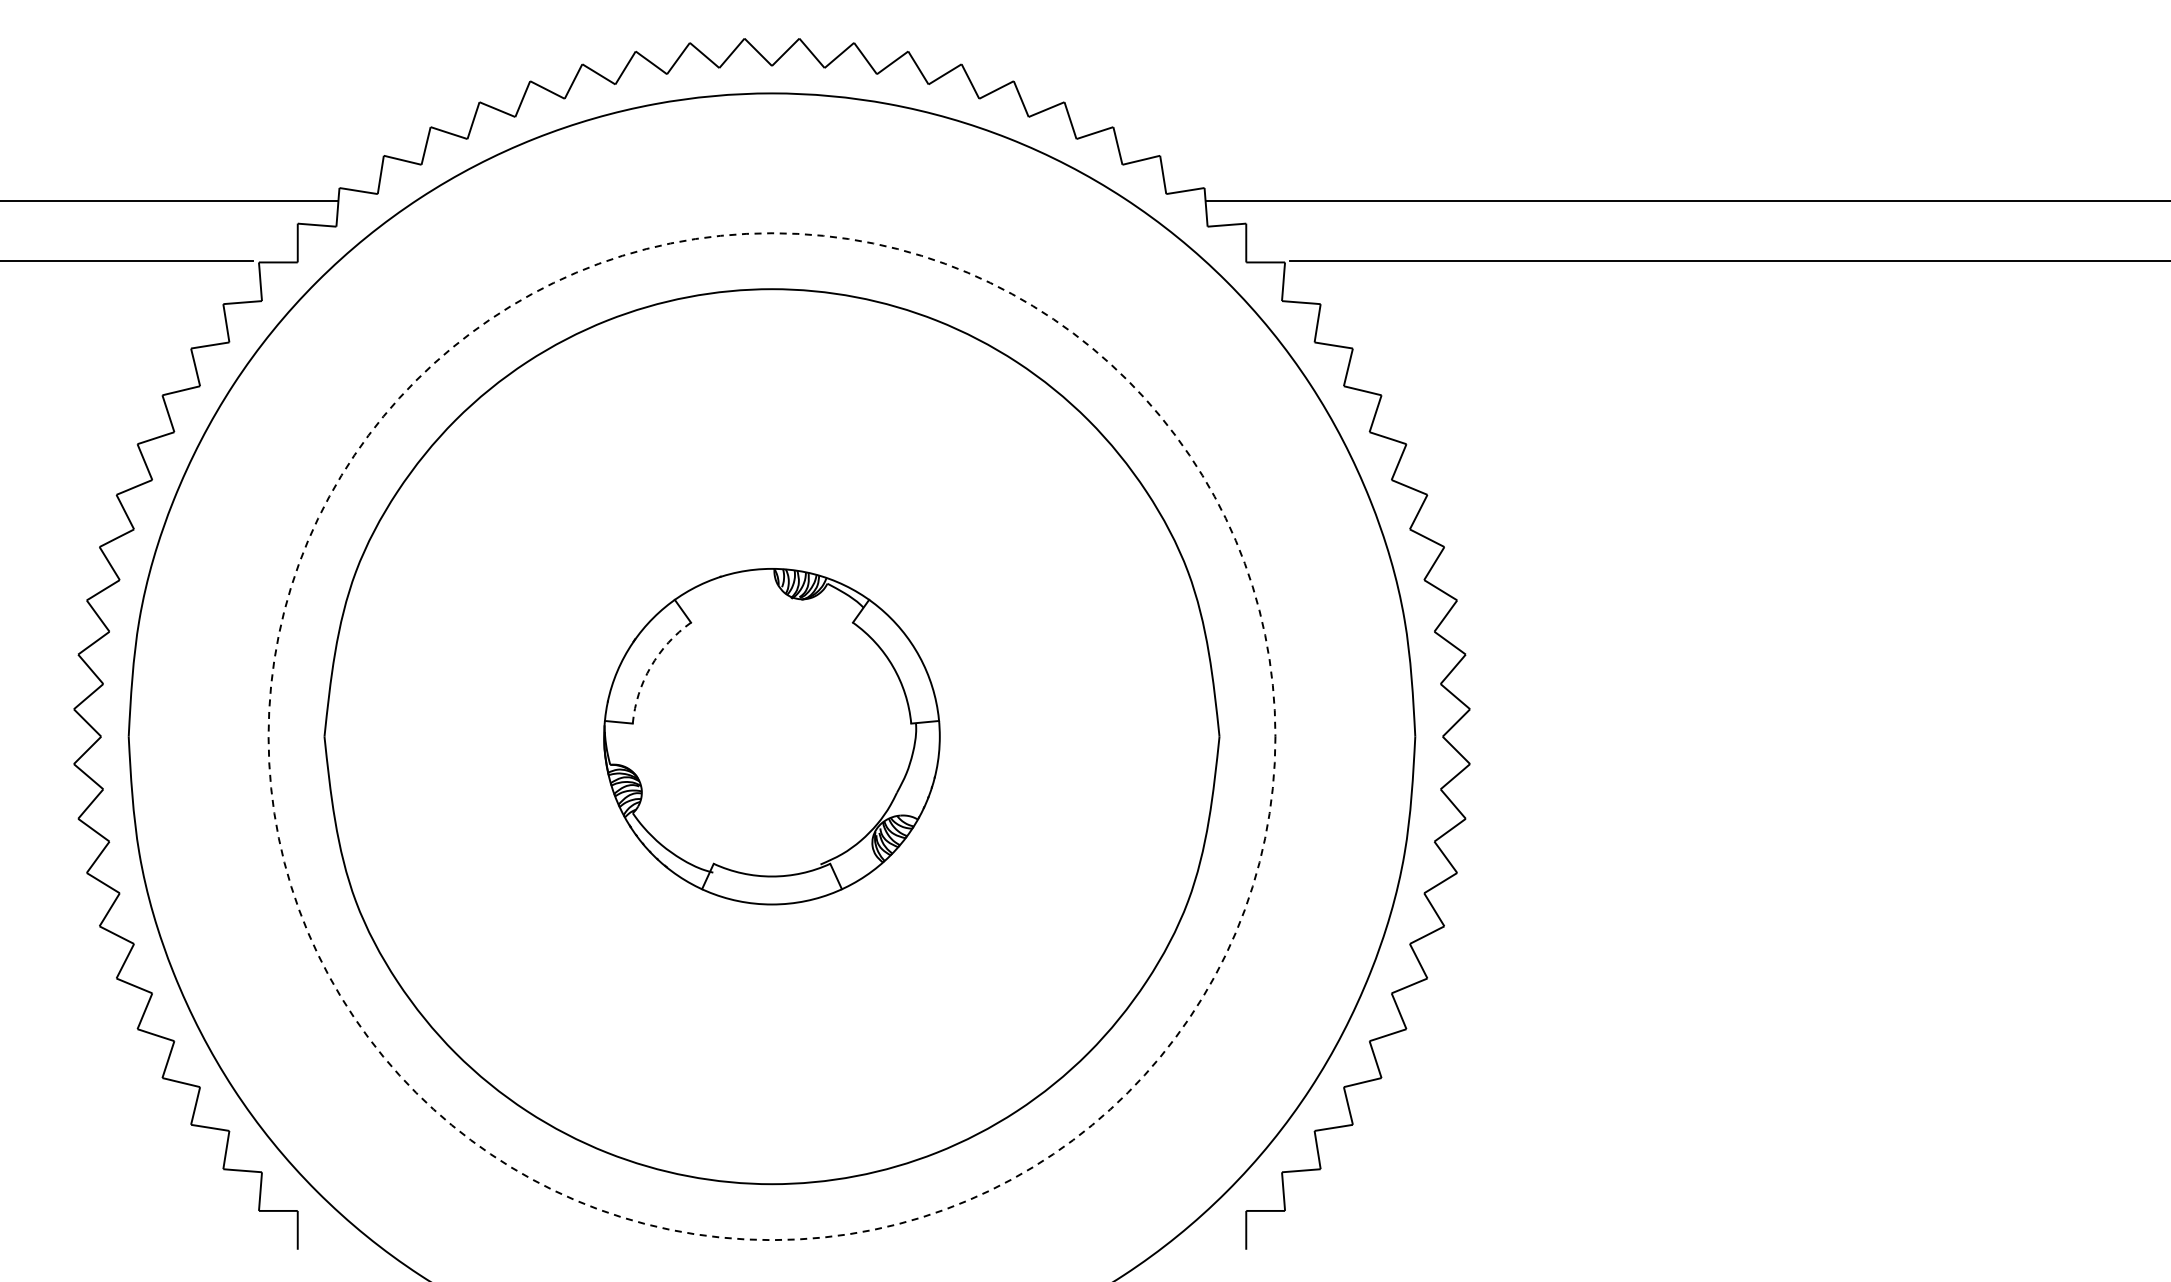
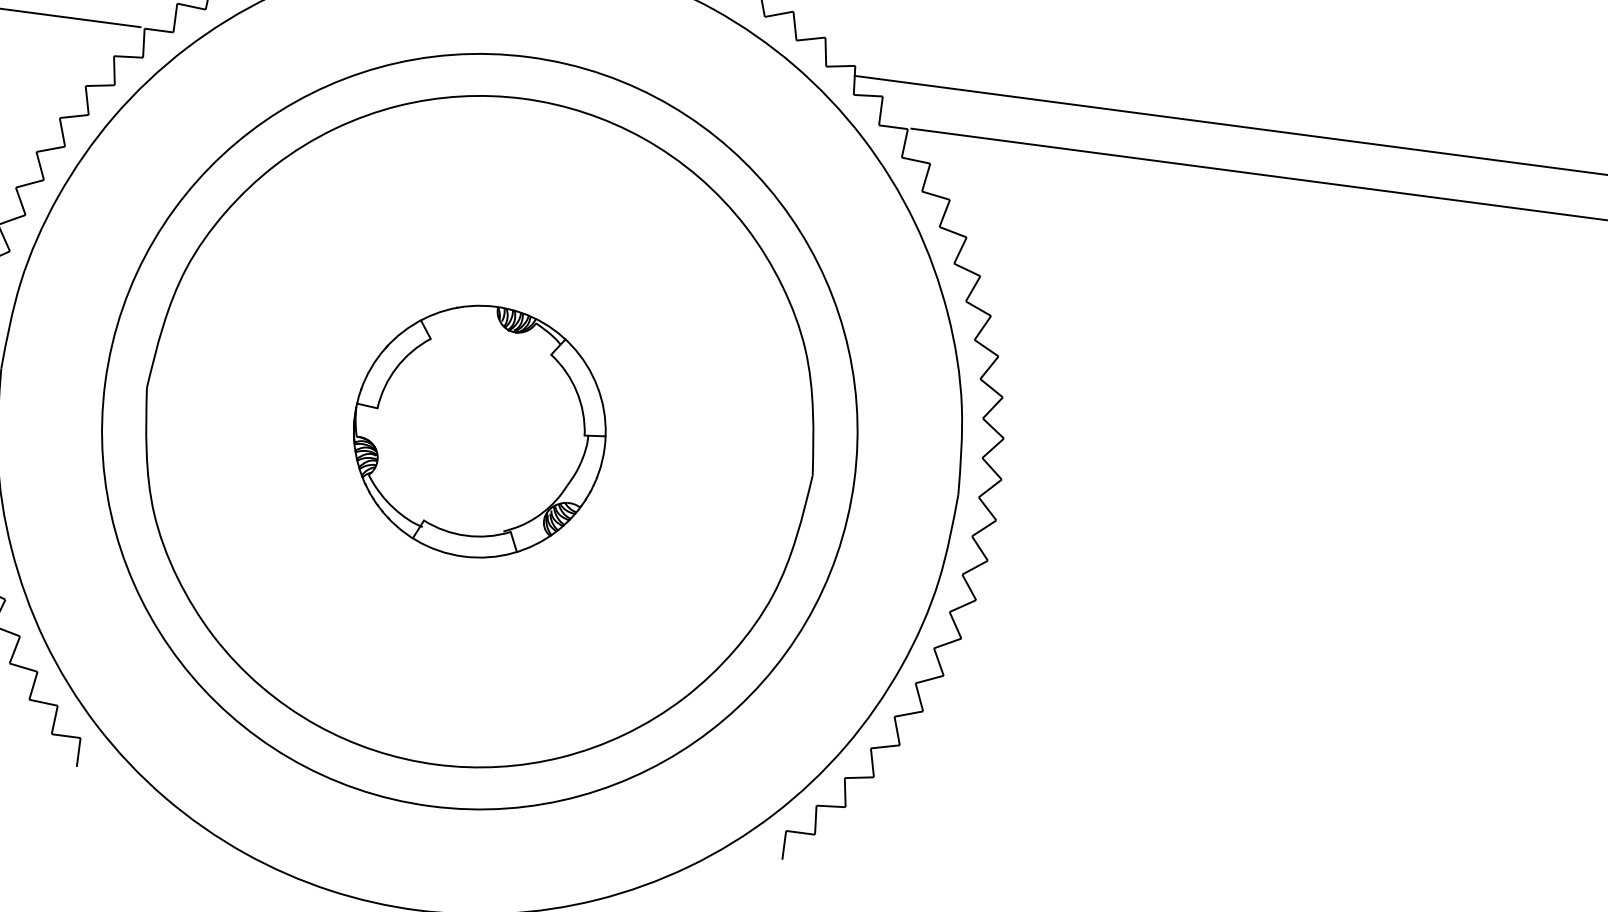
arc: (650, 666) -> (396, 367), dashed -> solid
circle: (771, 736) -> (479, 431), dashed -> solid

